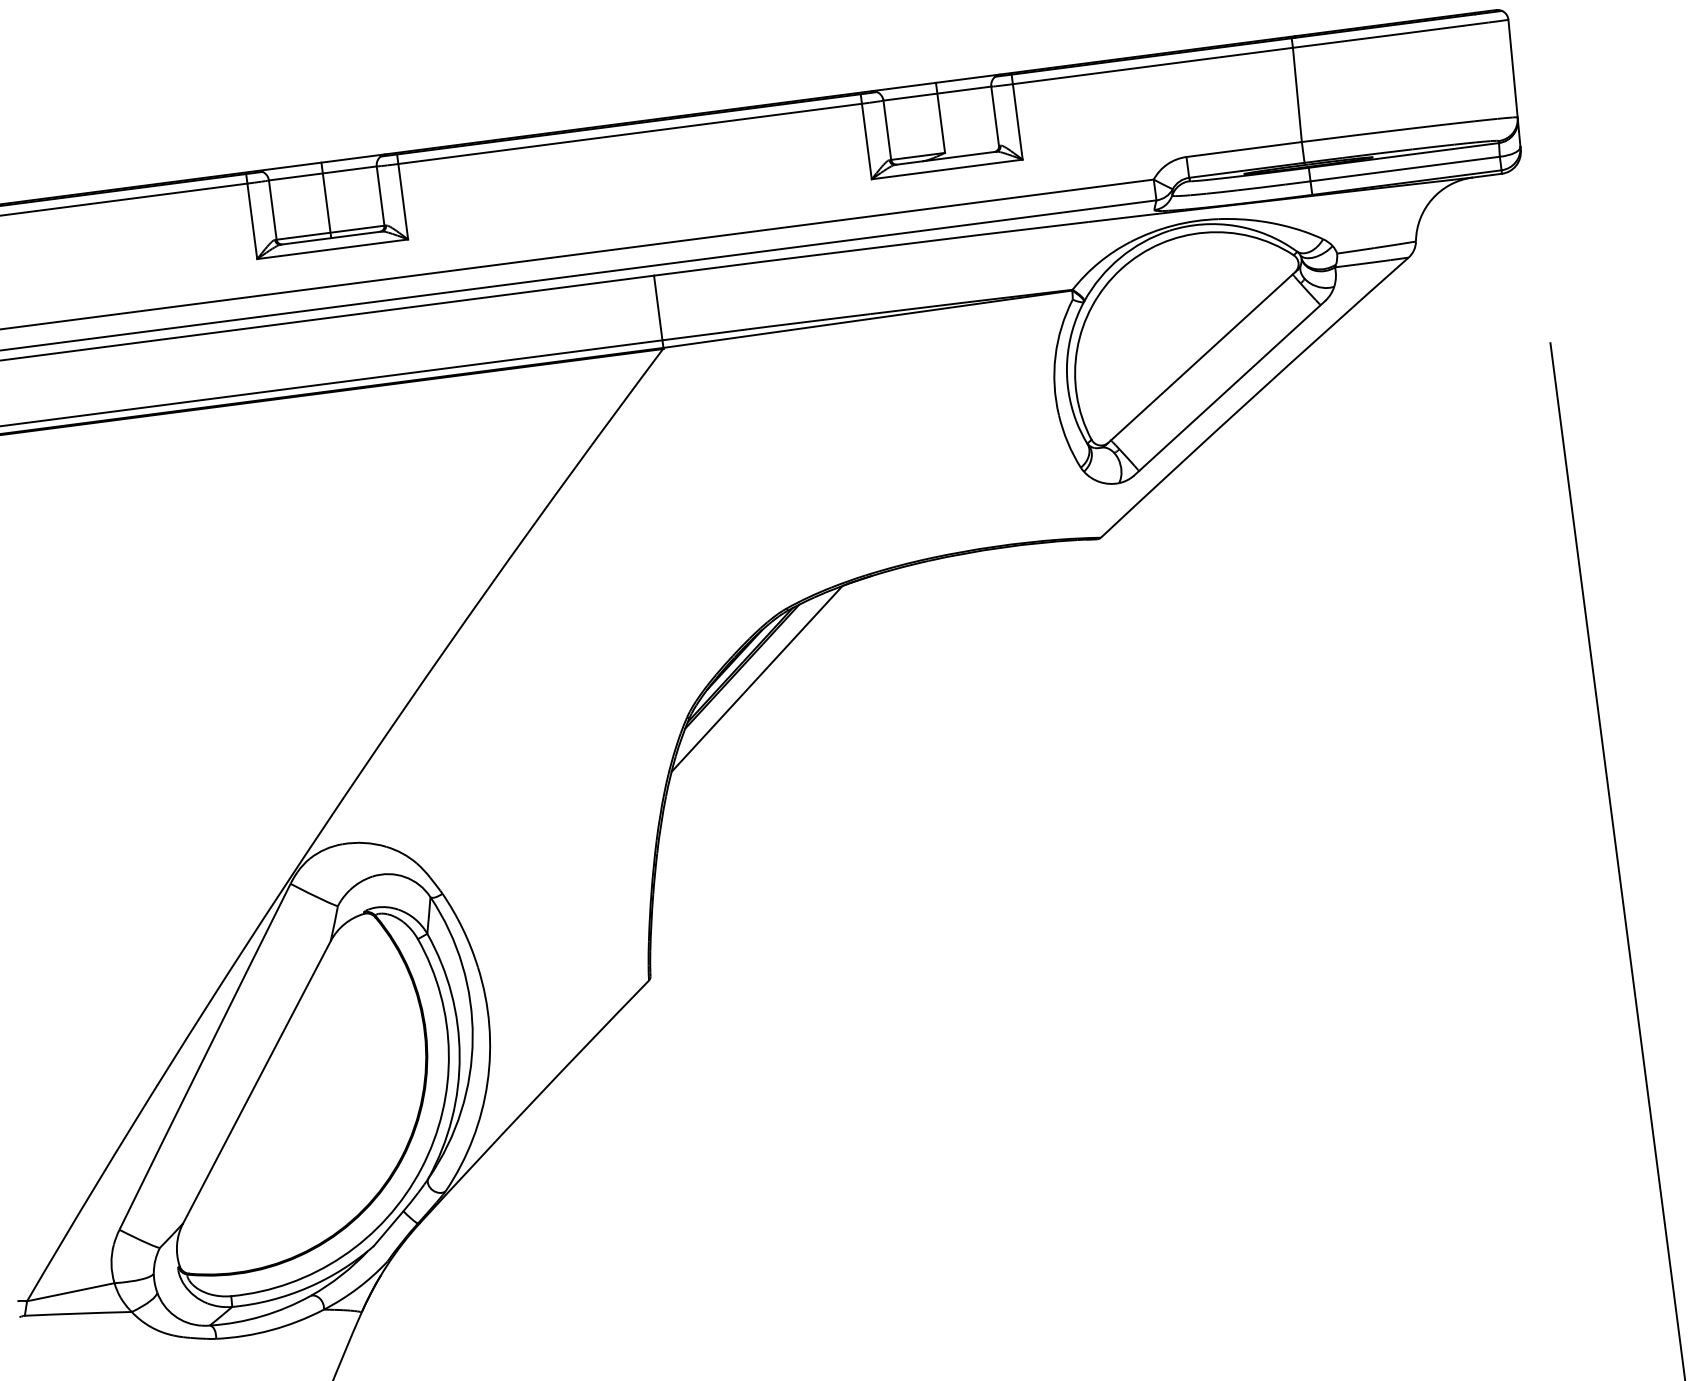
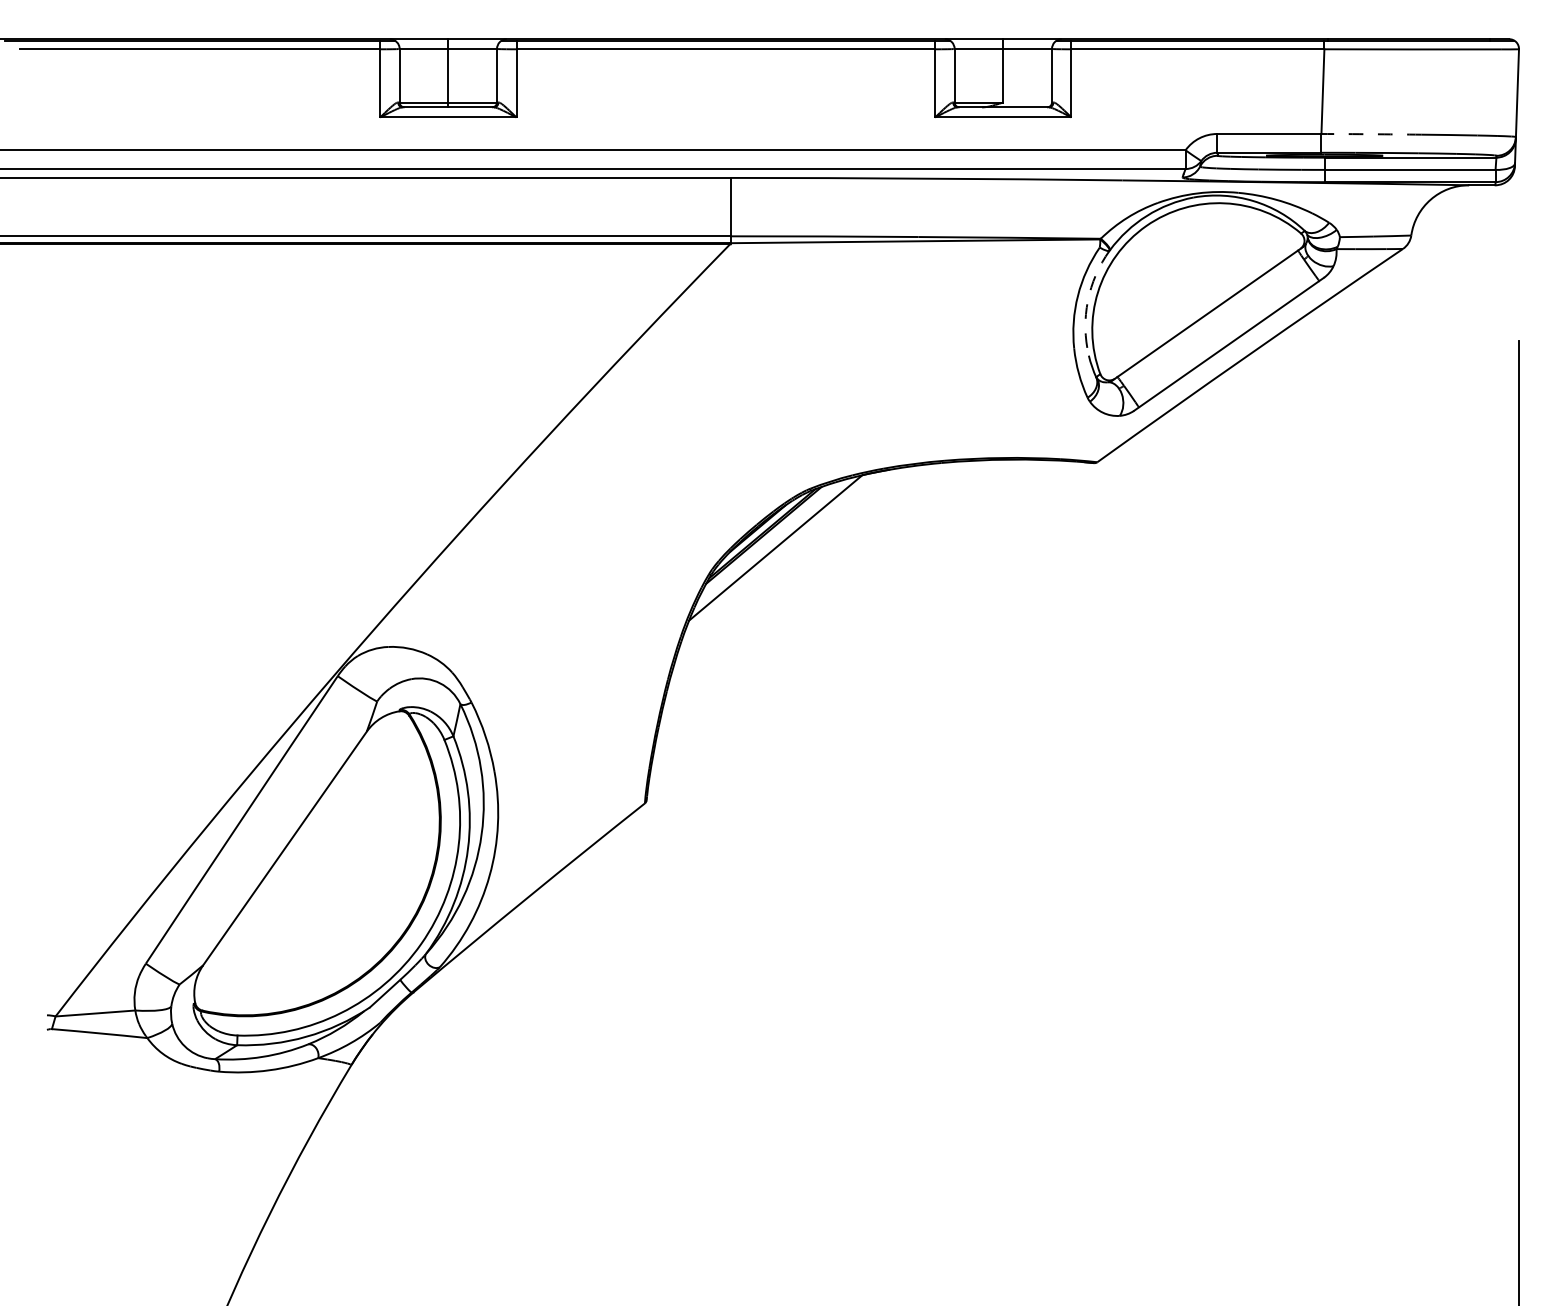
arc: (1357, 135) -> (1371, 134), solid -> dashed
arc: (1066, 361) -> (1087, 301), solid -> dashed

